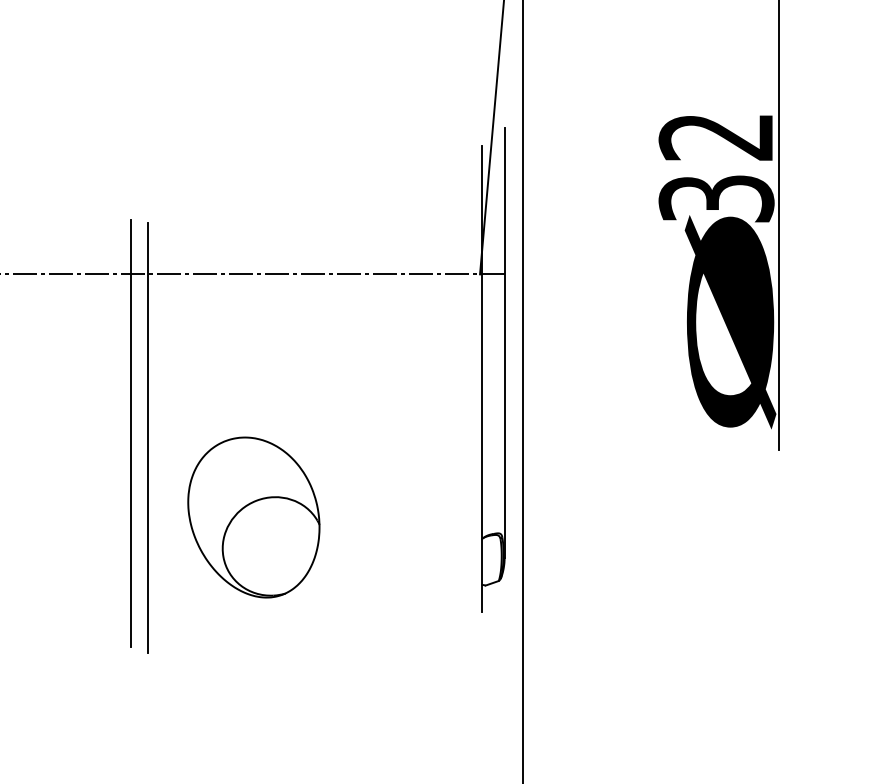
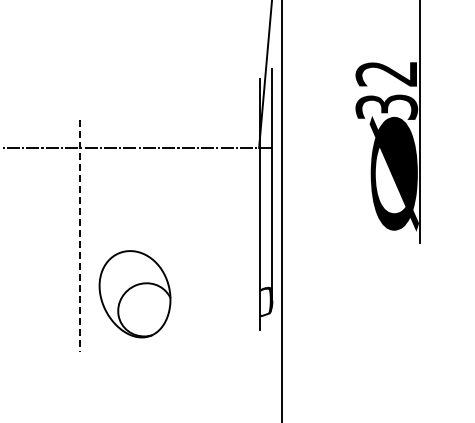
line: (130, 432) -> (70, 233), removed
line: (149, 438) -> (80, 236), solid -> dashed
part: (252, 517) -> (134, 294), moved

